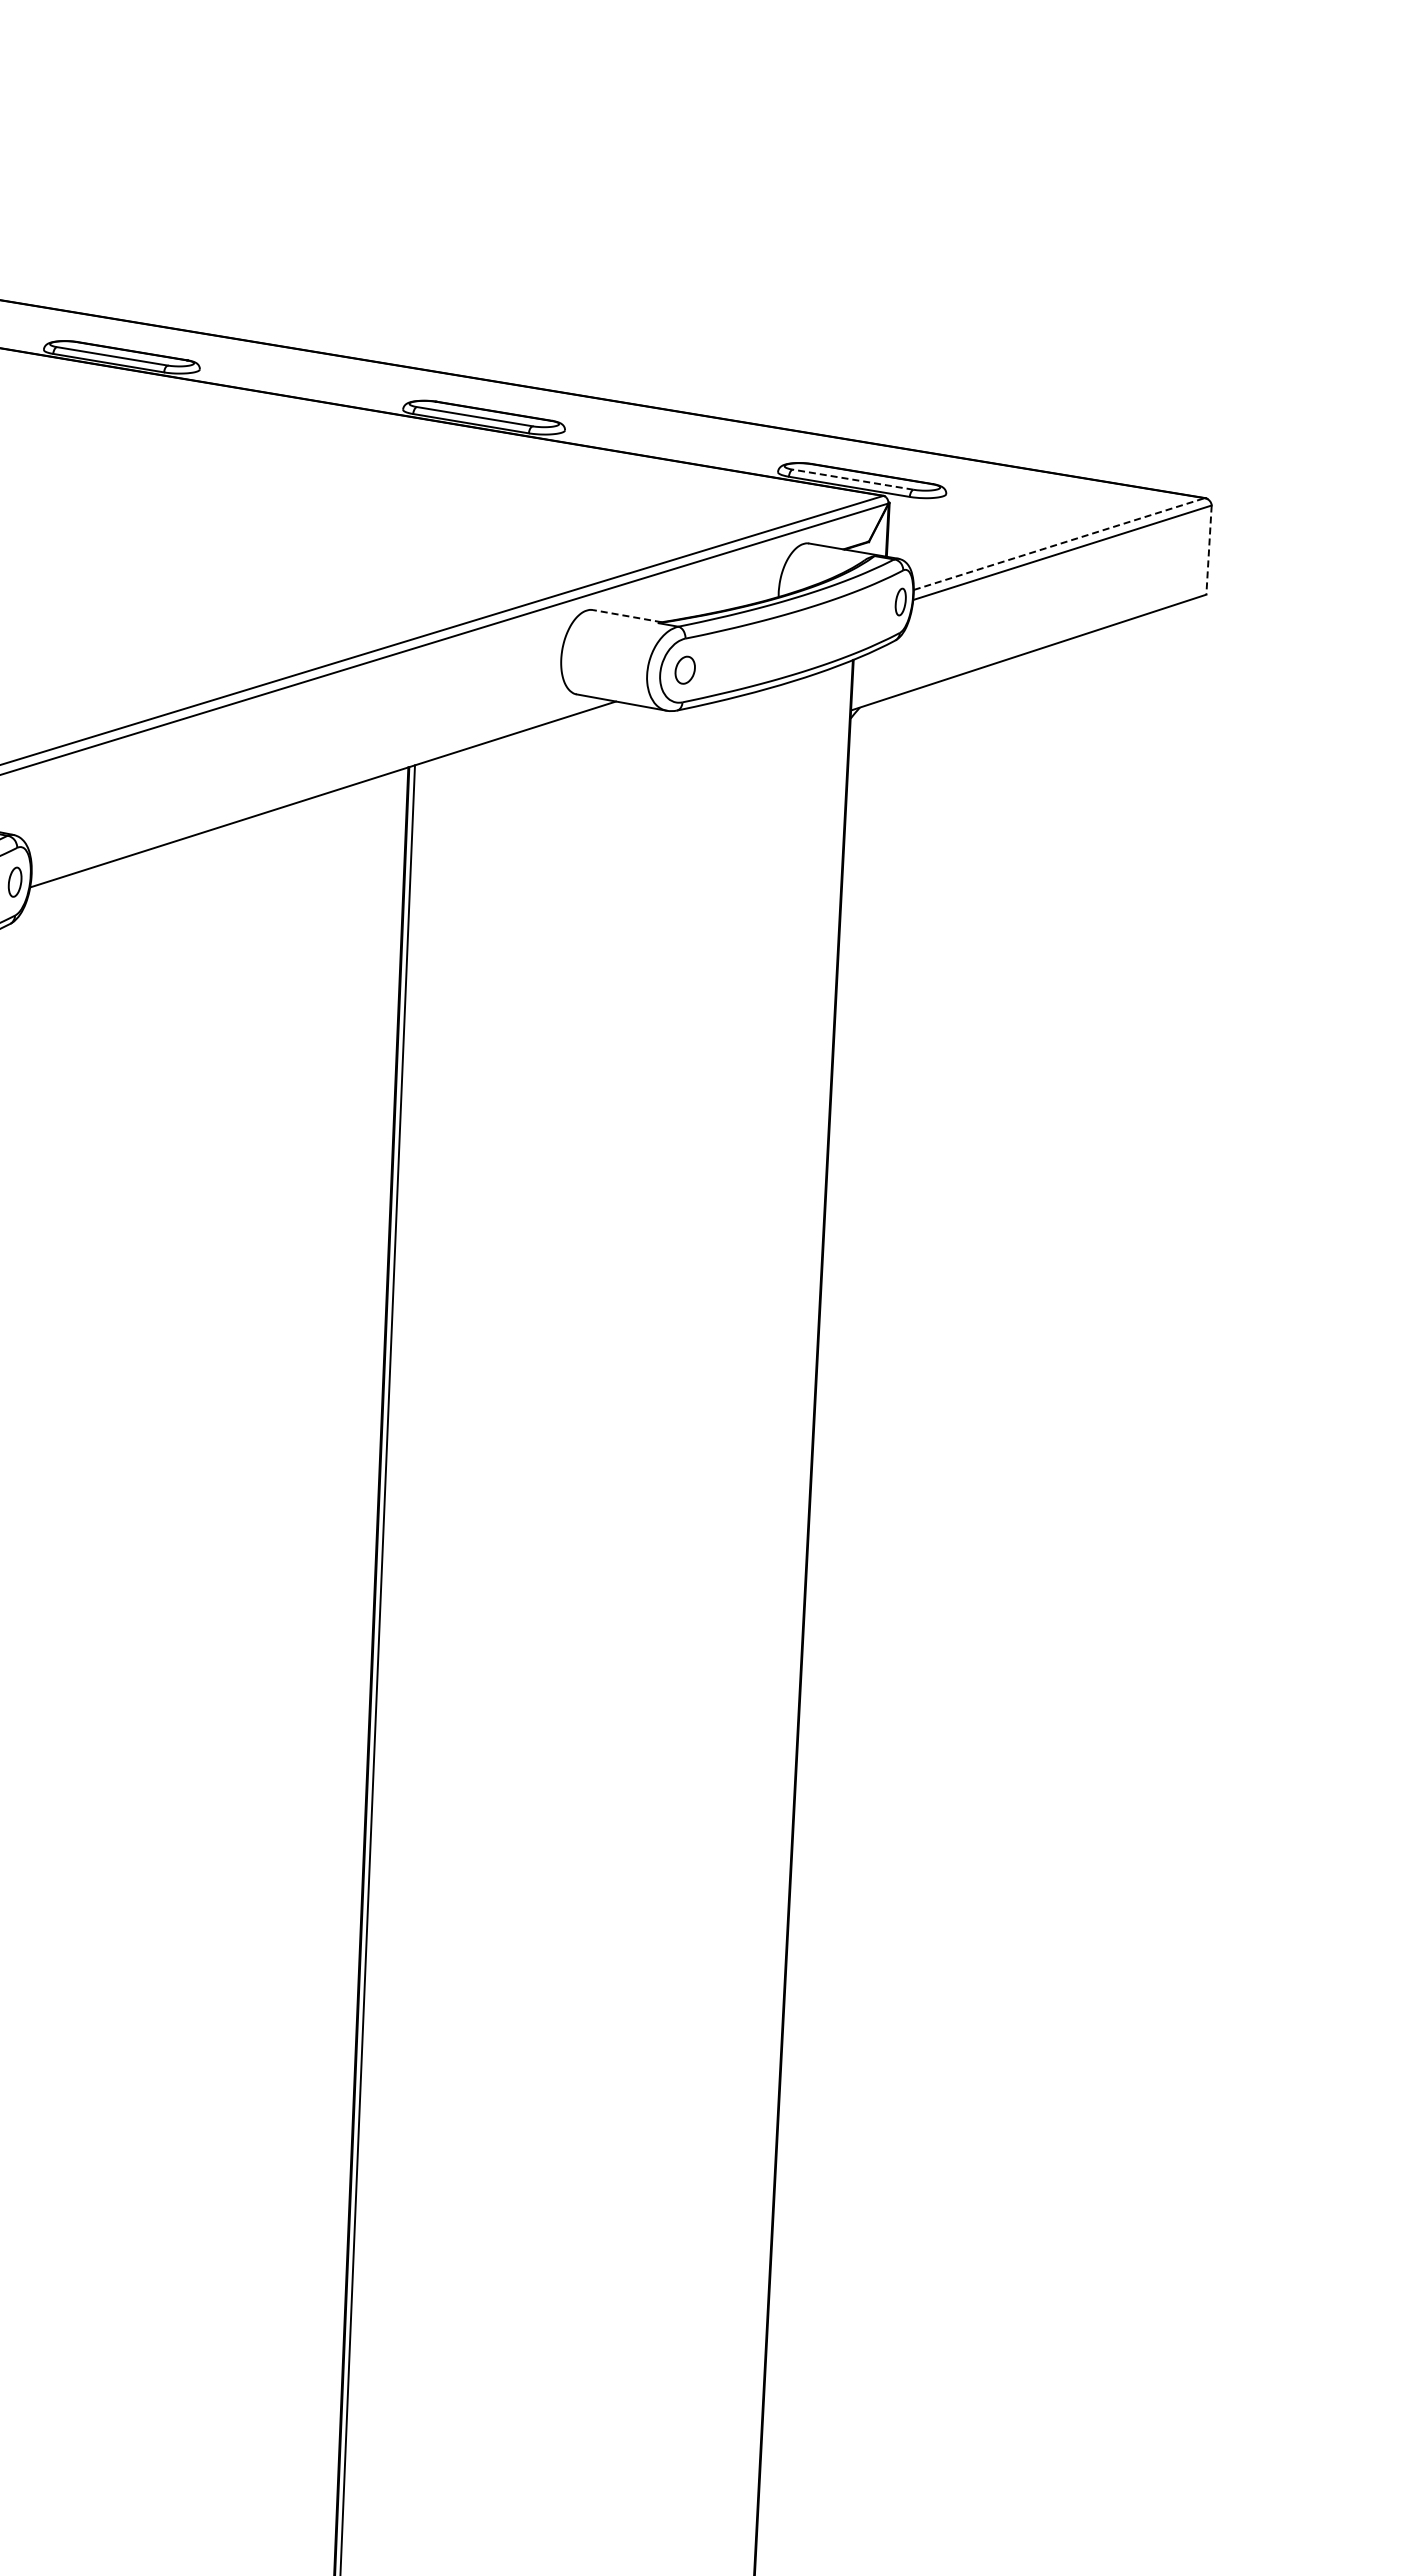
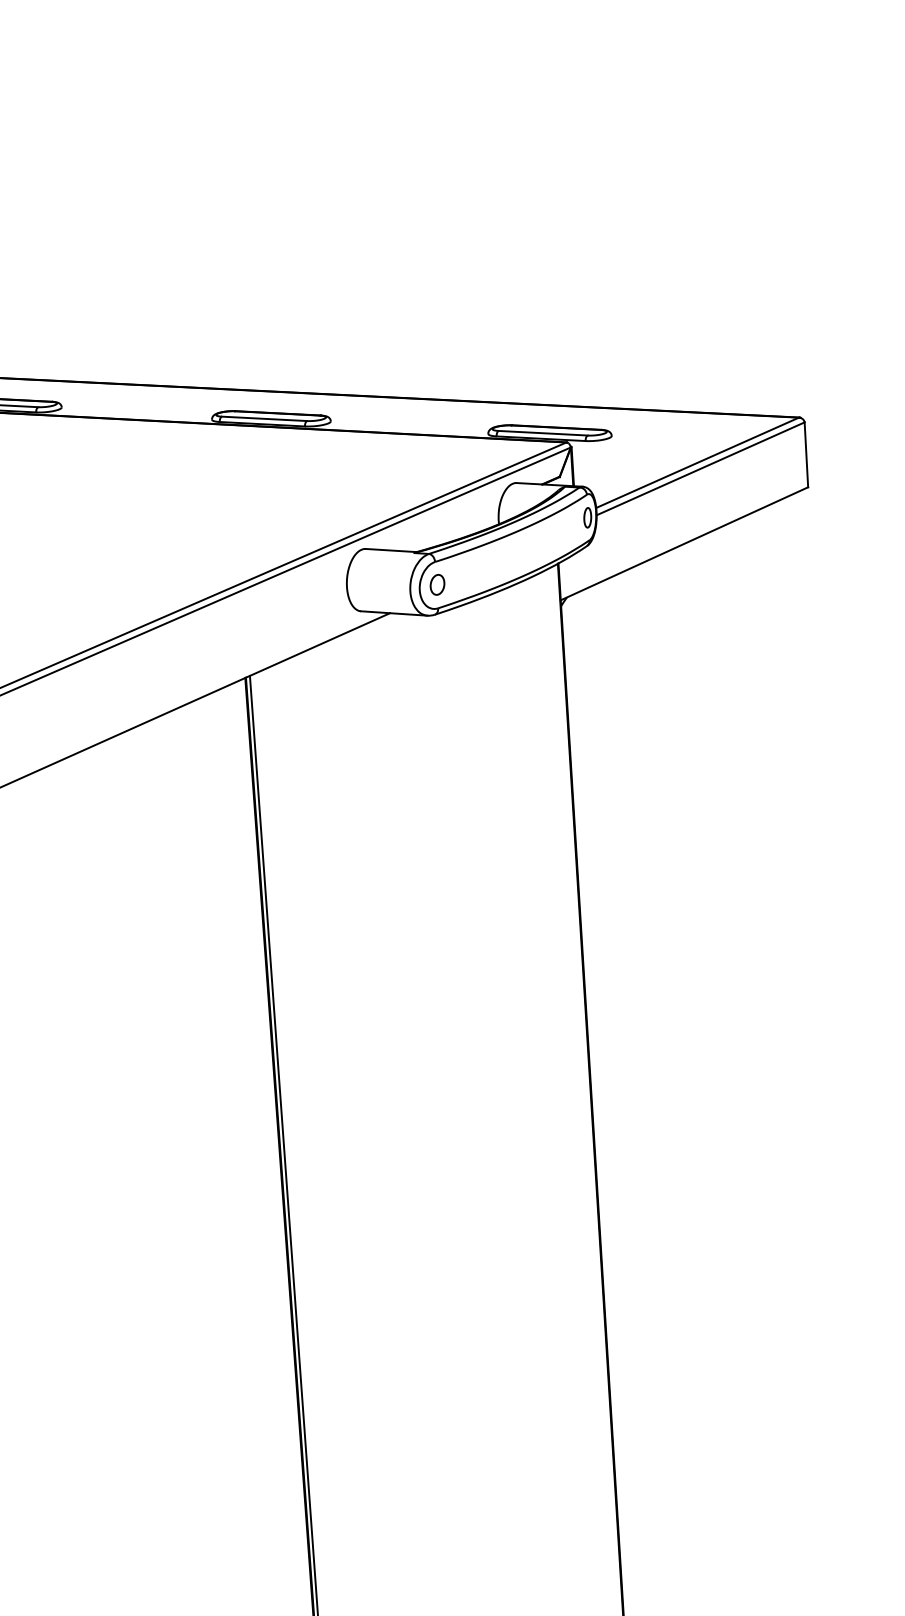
line: (852, 479) -> (542, 433), dashed -> solid
line: (1059, 543) -> (697, 462), dashed -> solid
line: (1209, 550) -> (806, 455), dashed -> solid
line: (627, 616) -> (391, 550), dashed -> solid

